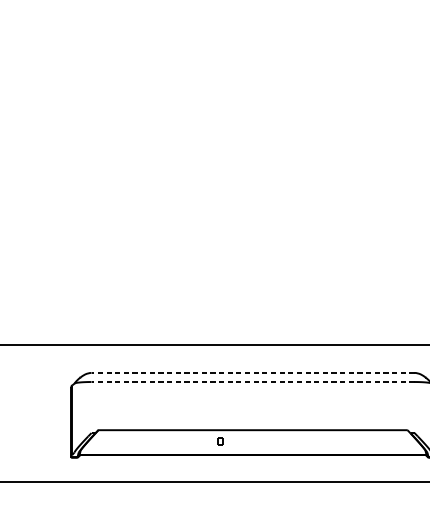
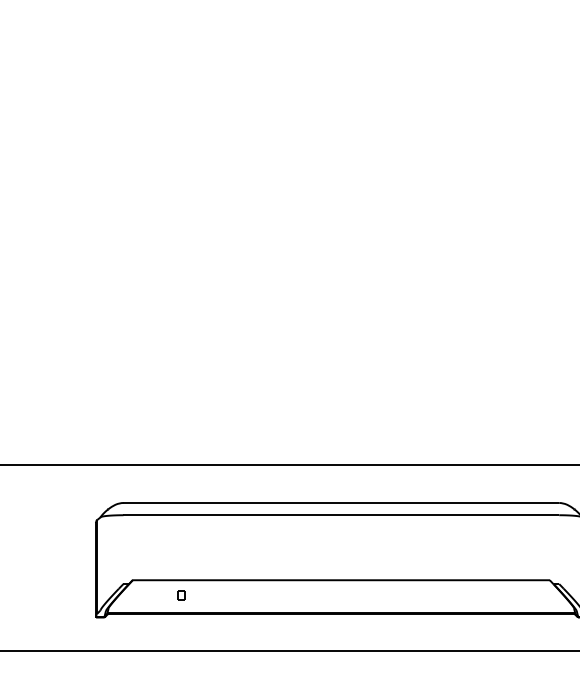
line: (253, 372) -> (341, 502), dashed -> solid
line: (253, 382) -> (341, 515), dashed -> solid
part: (220, 441) -> (181, 595), moved

